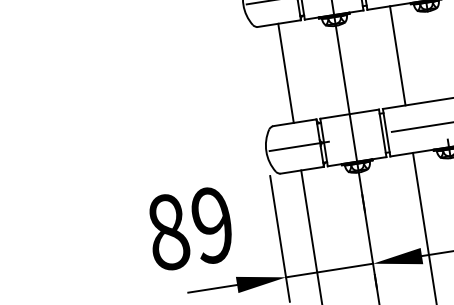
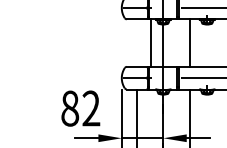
line: (285, 72) -> (150, 42), moved
text: (212, 224) -> (91, 108), 89 -> 82

